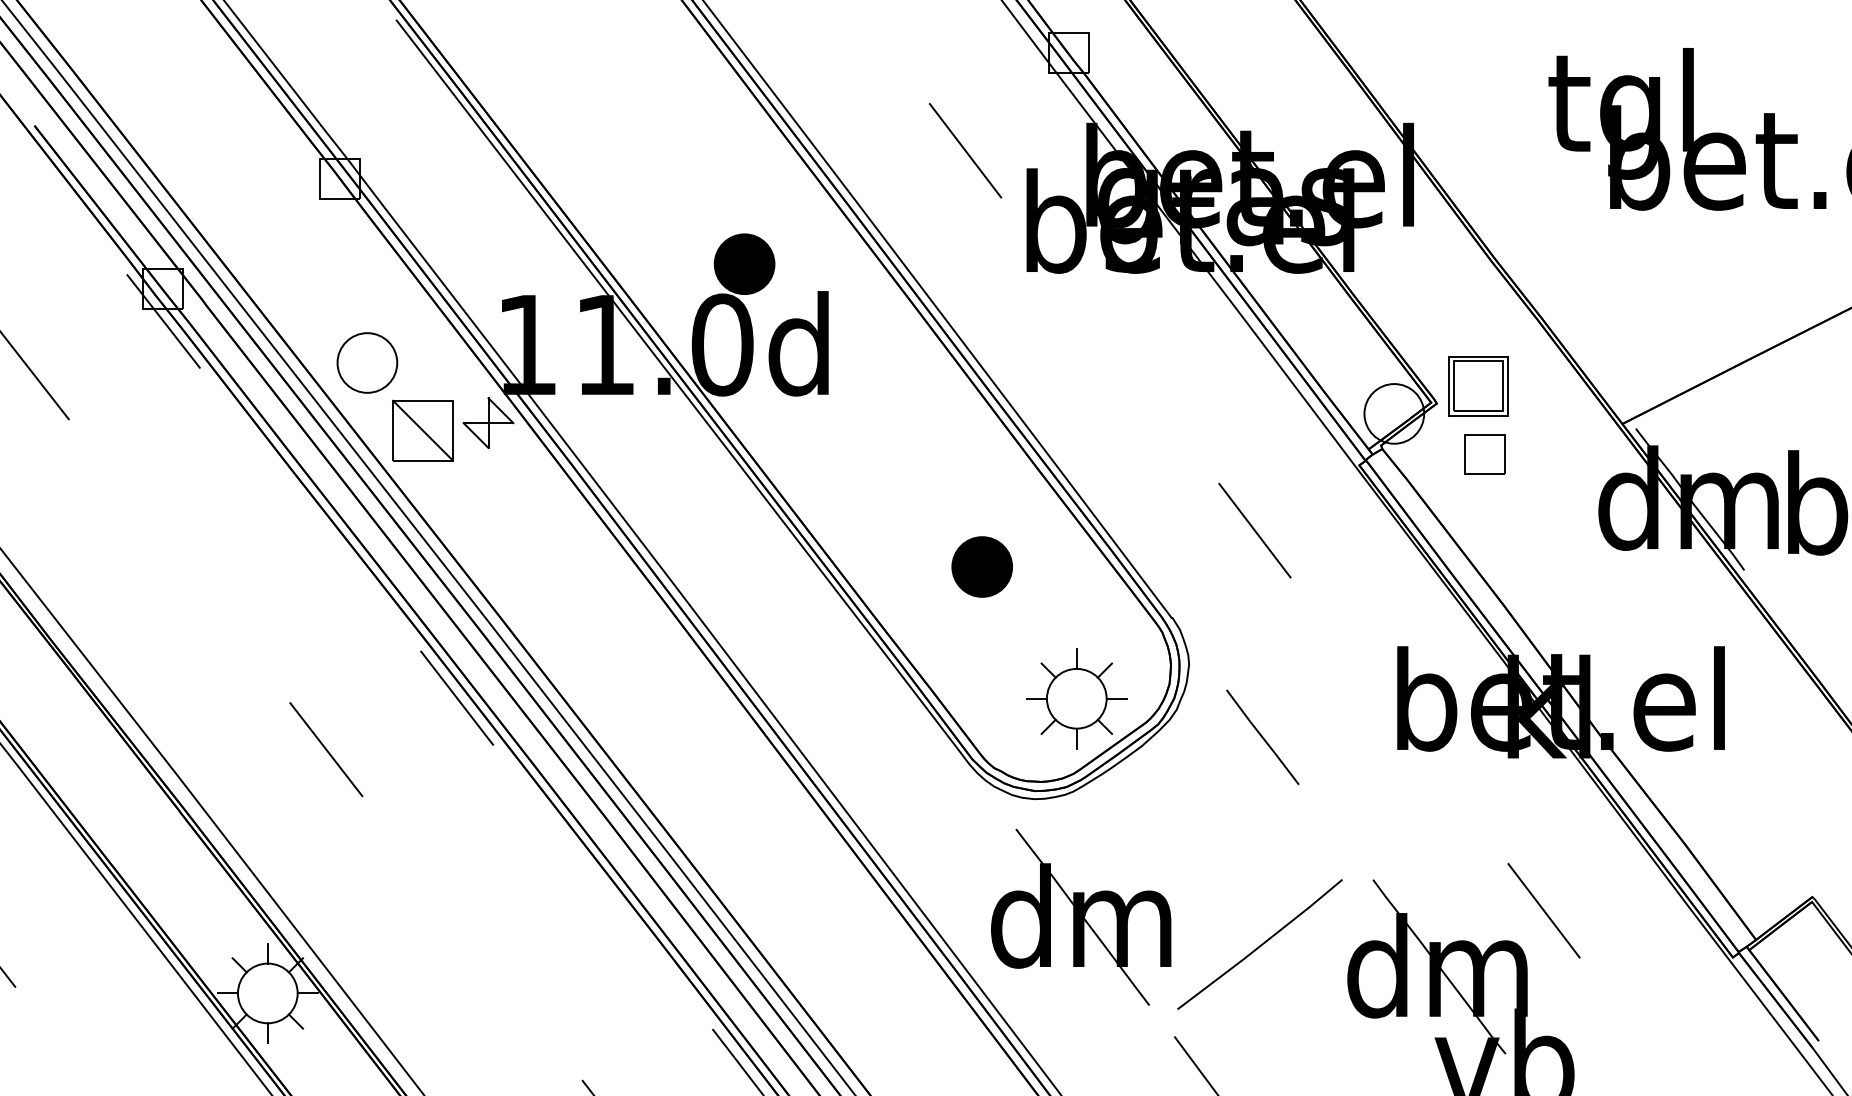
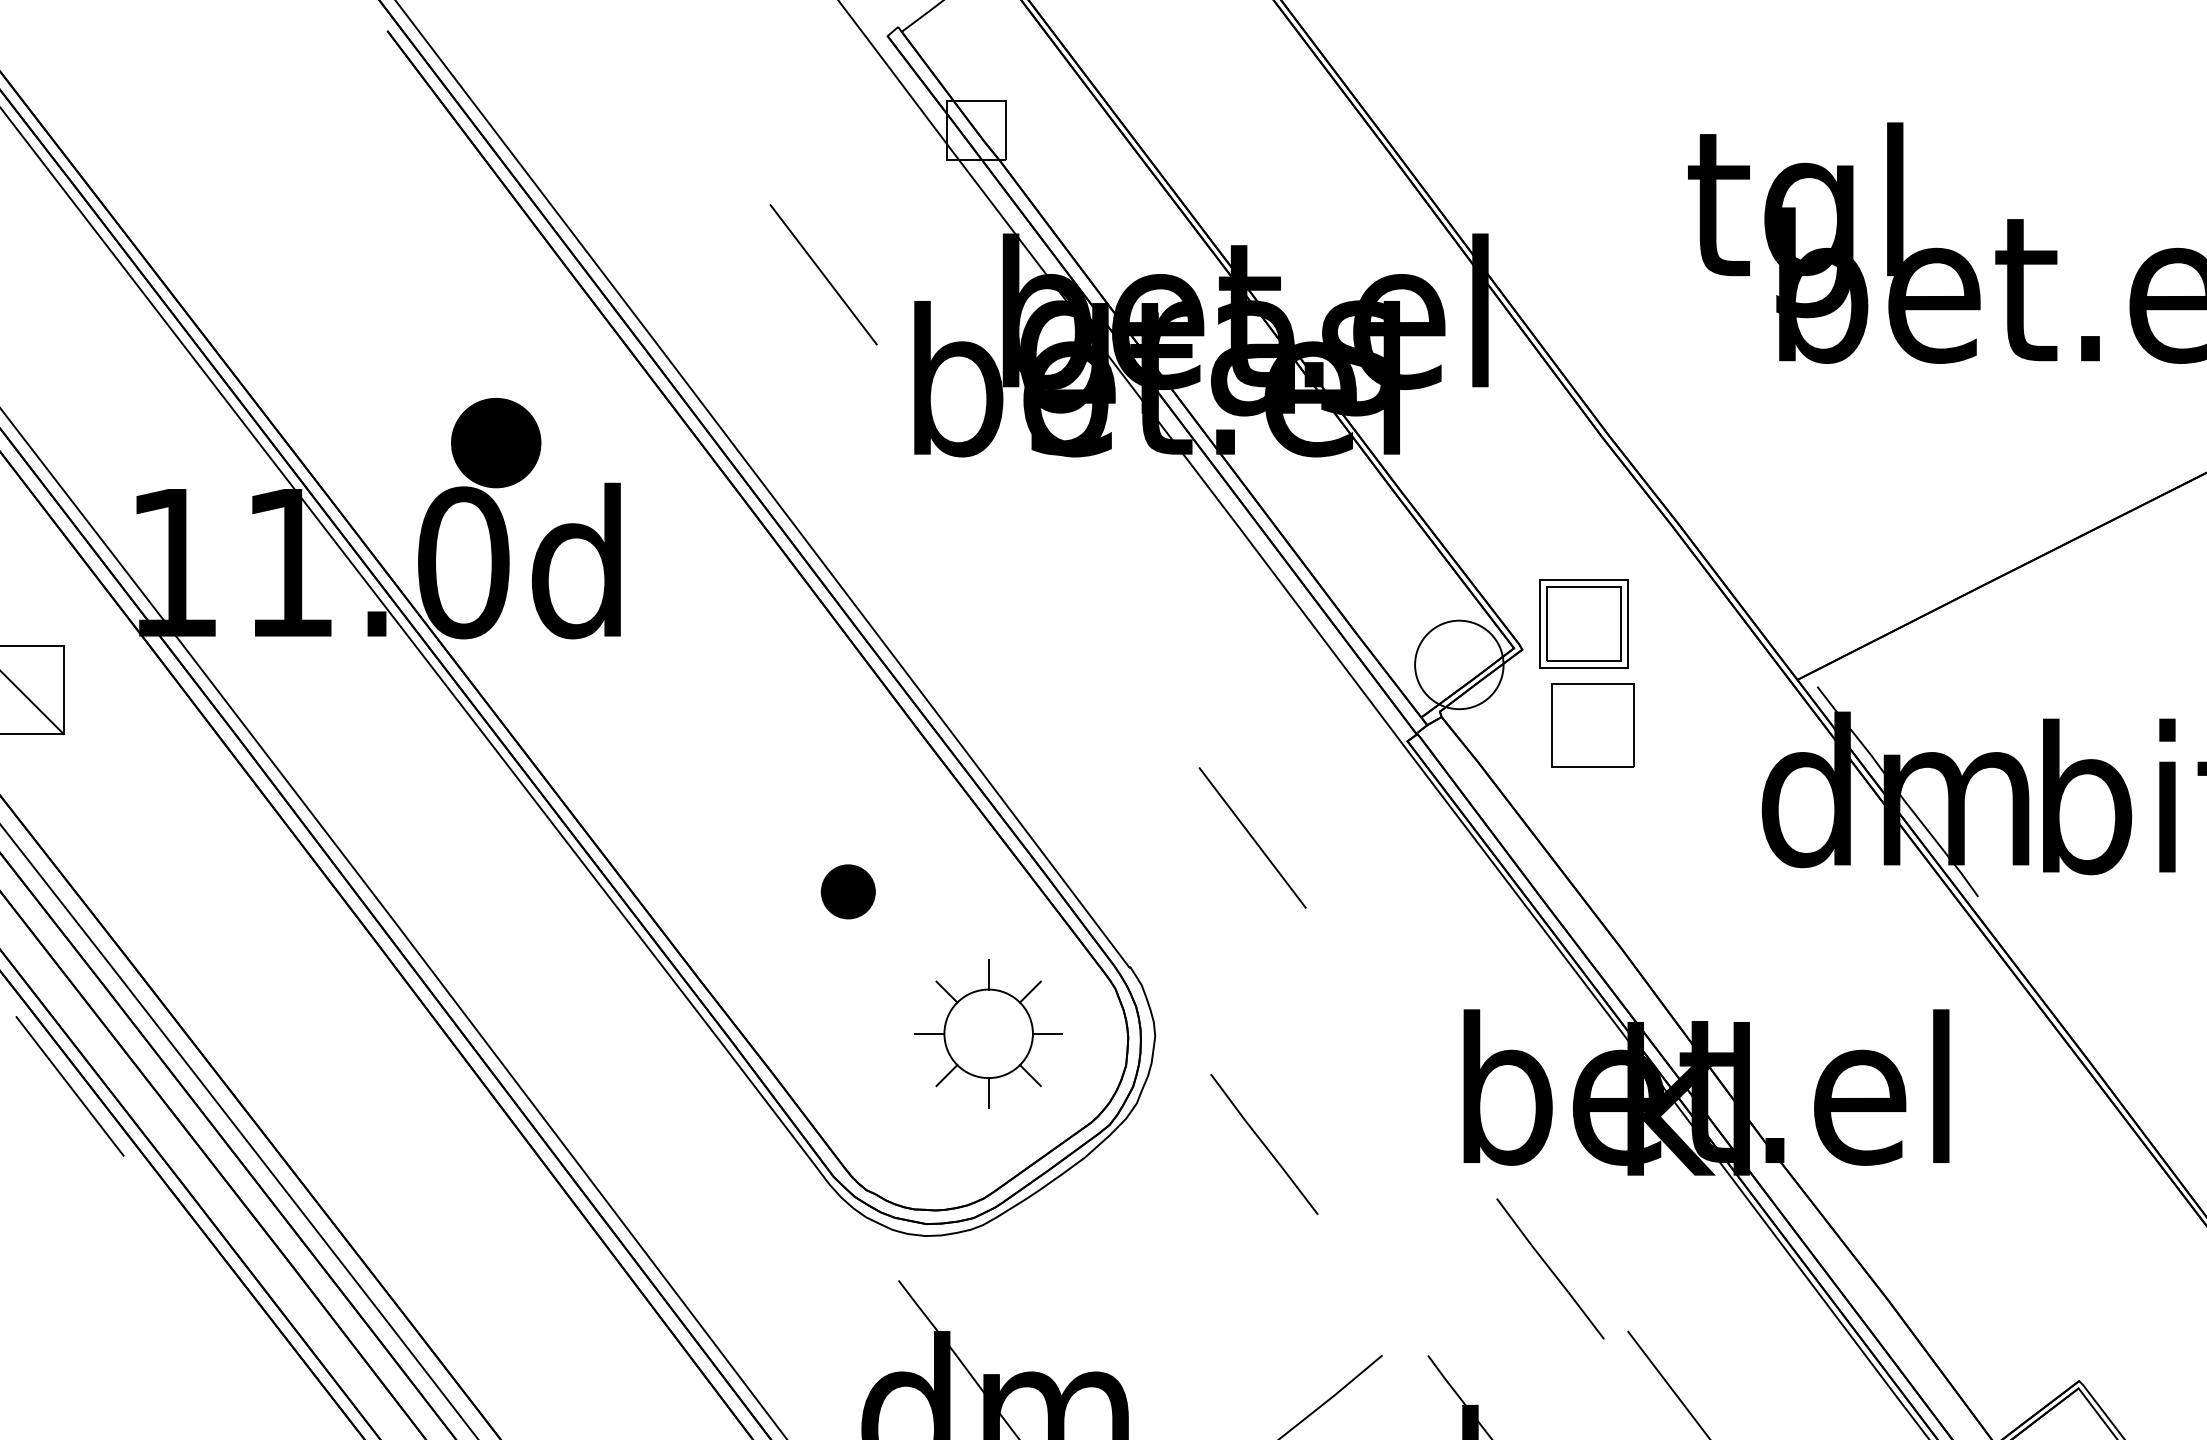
part: (488, 423) -> (116, 679), removed
part: (1484, 454) -> (1593, 725), size x1.4
part: (981, 566) -> (847, 891), size x0.6
part: (1076, 698) -> (988, 1033), moved
line: (1455, 821) -> (1550, 1269), added

